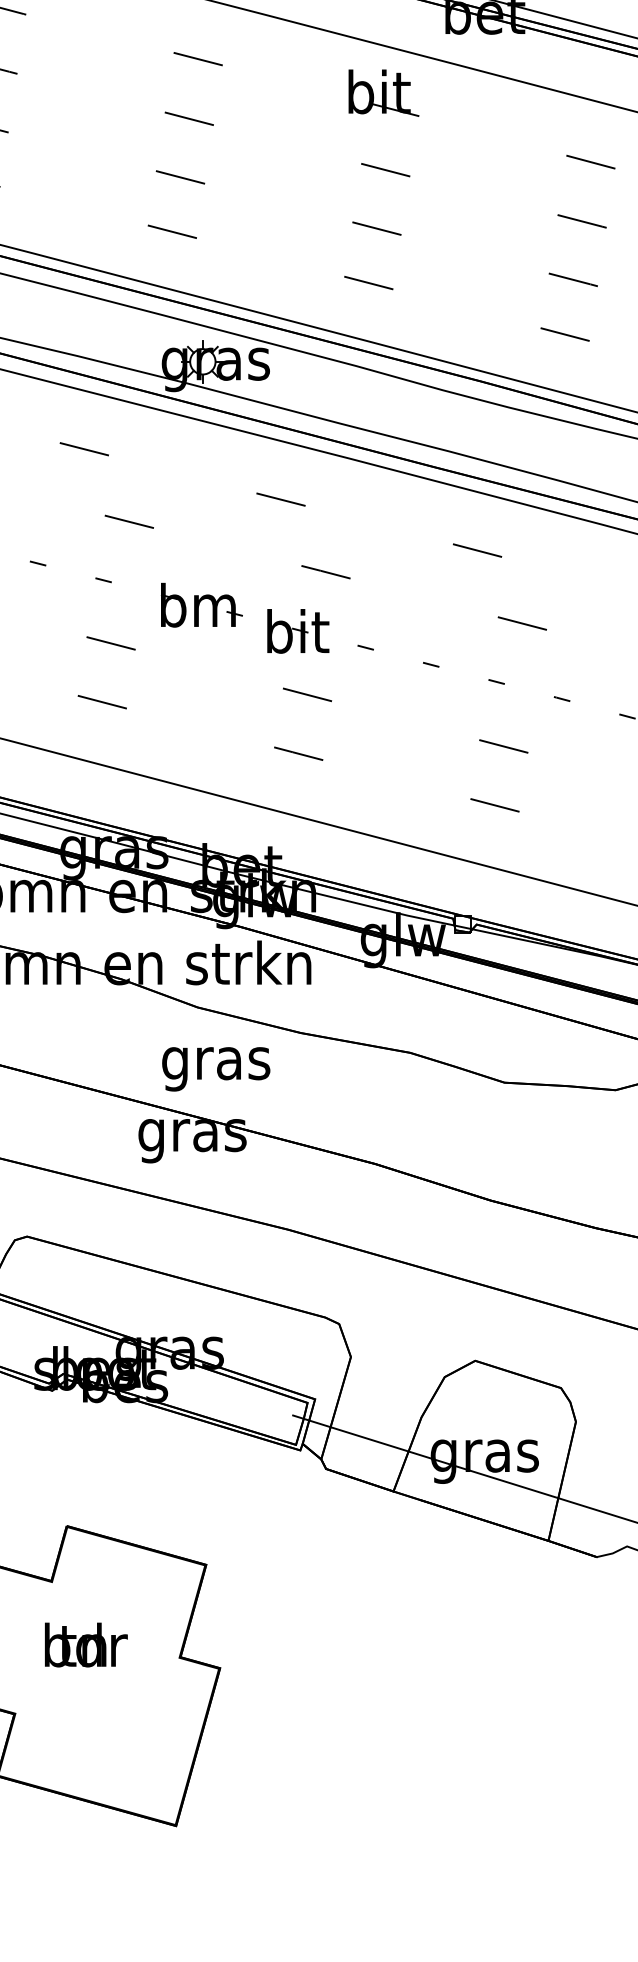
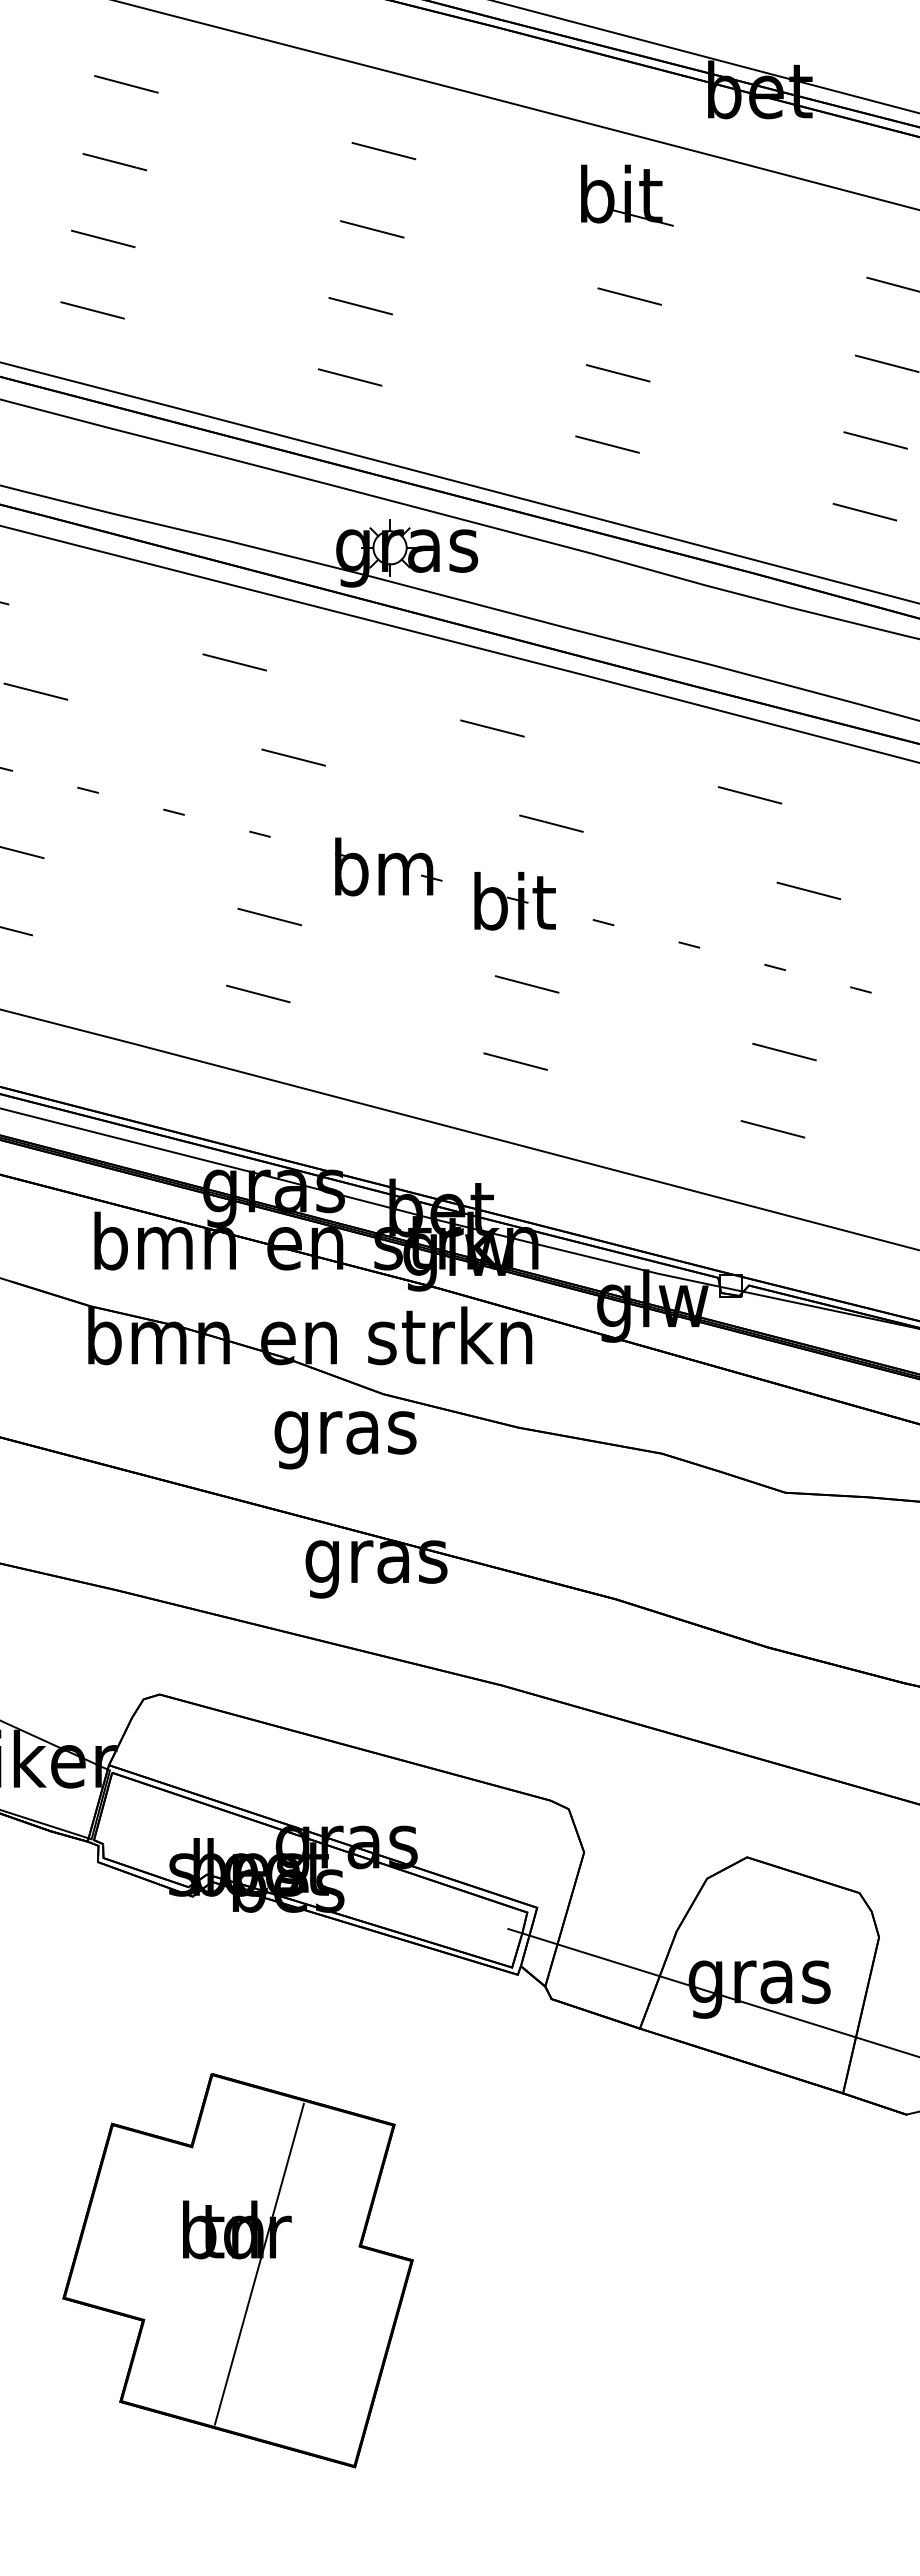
text: (216, 1069) -> (345, 1440), moved
line: (102, 1670) -> (258, 2263), added

